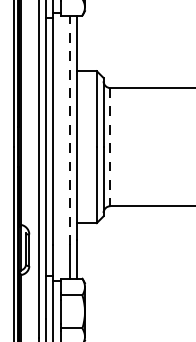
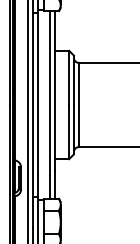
line: (69, 129) -> (49, 92), dashed -> solid
line: (109, 147) -> (78, 105), dashed -> solid

